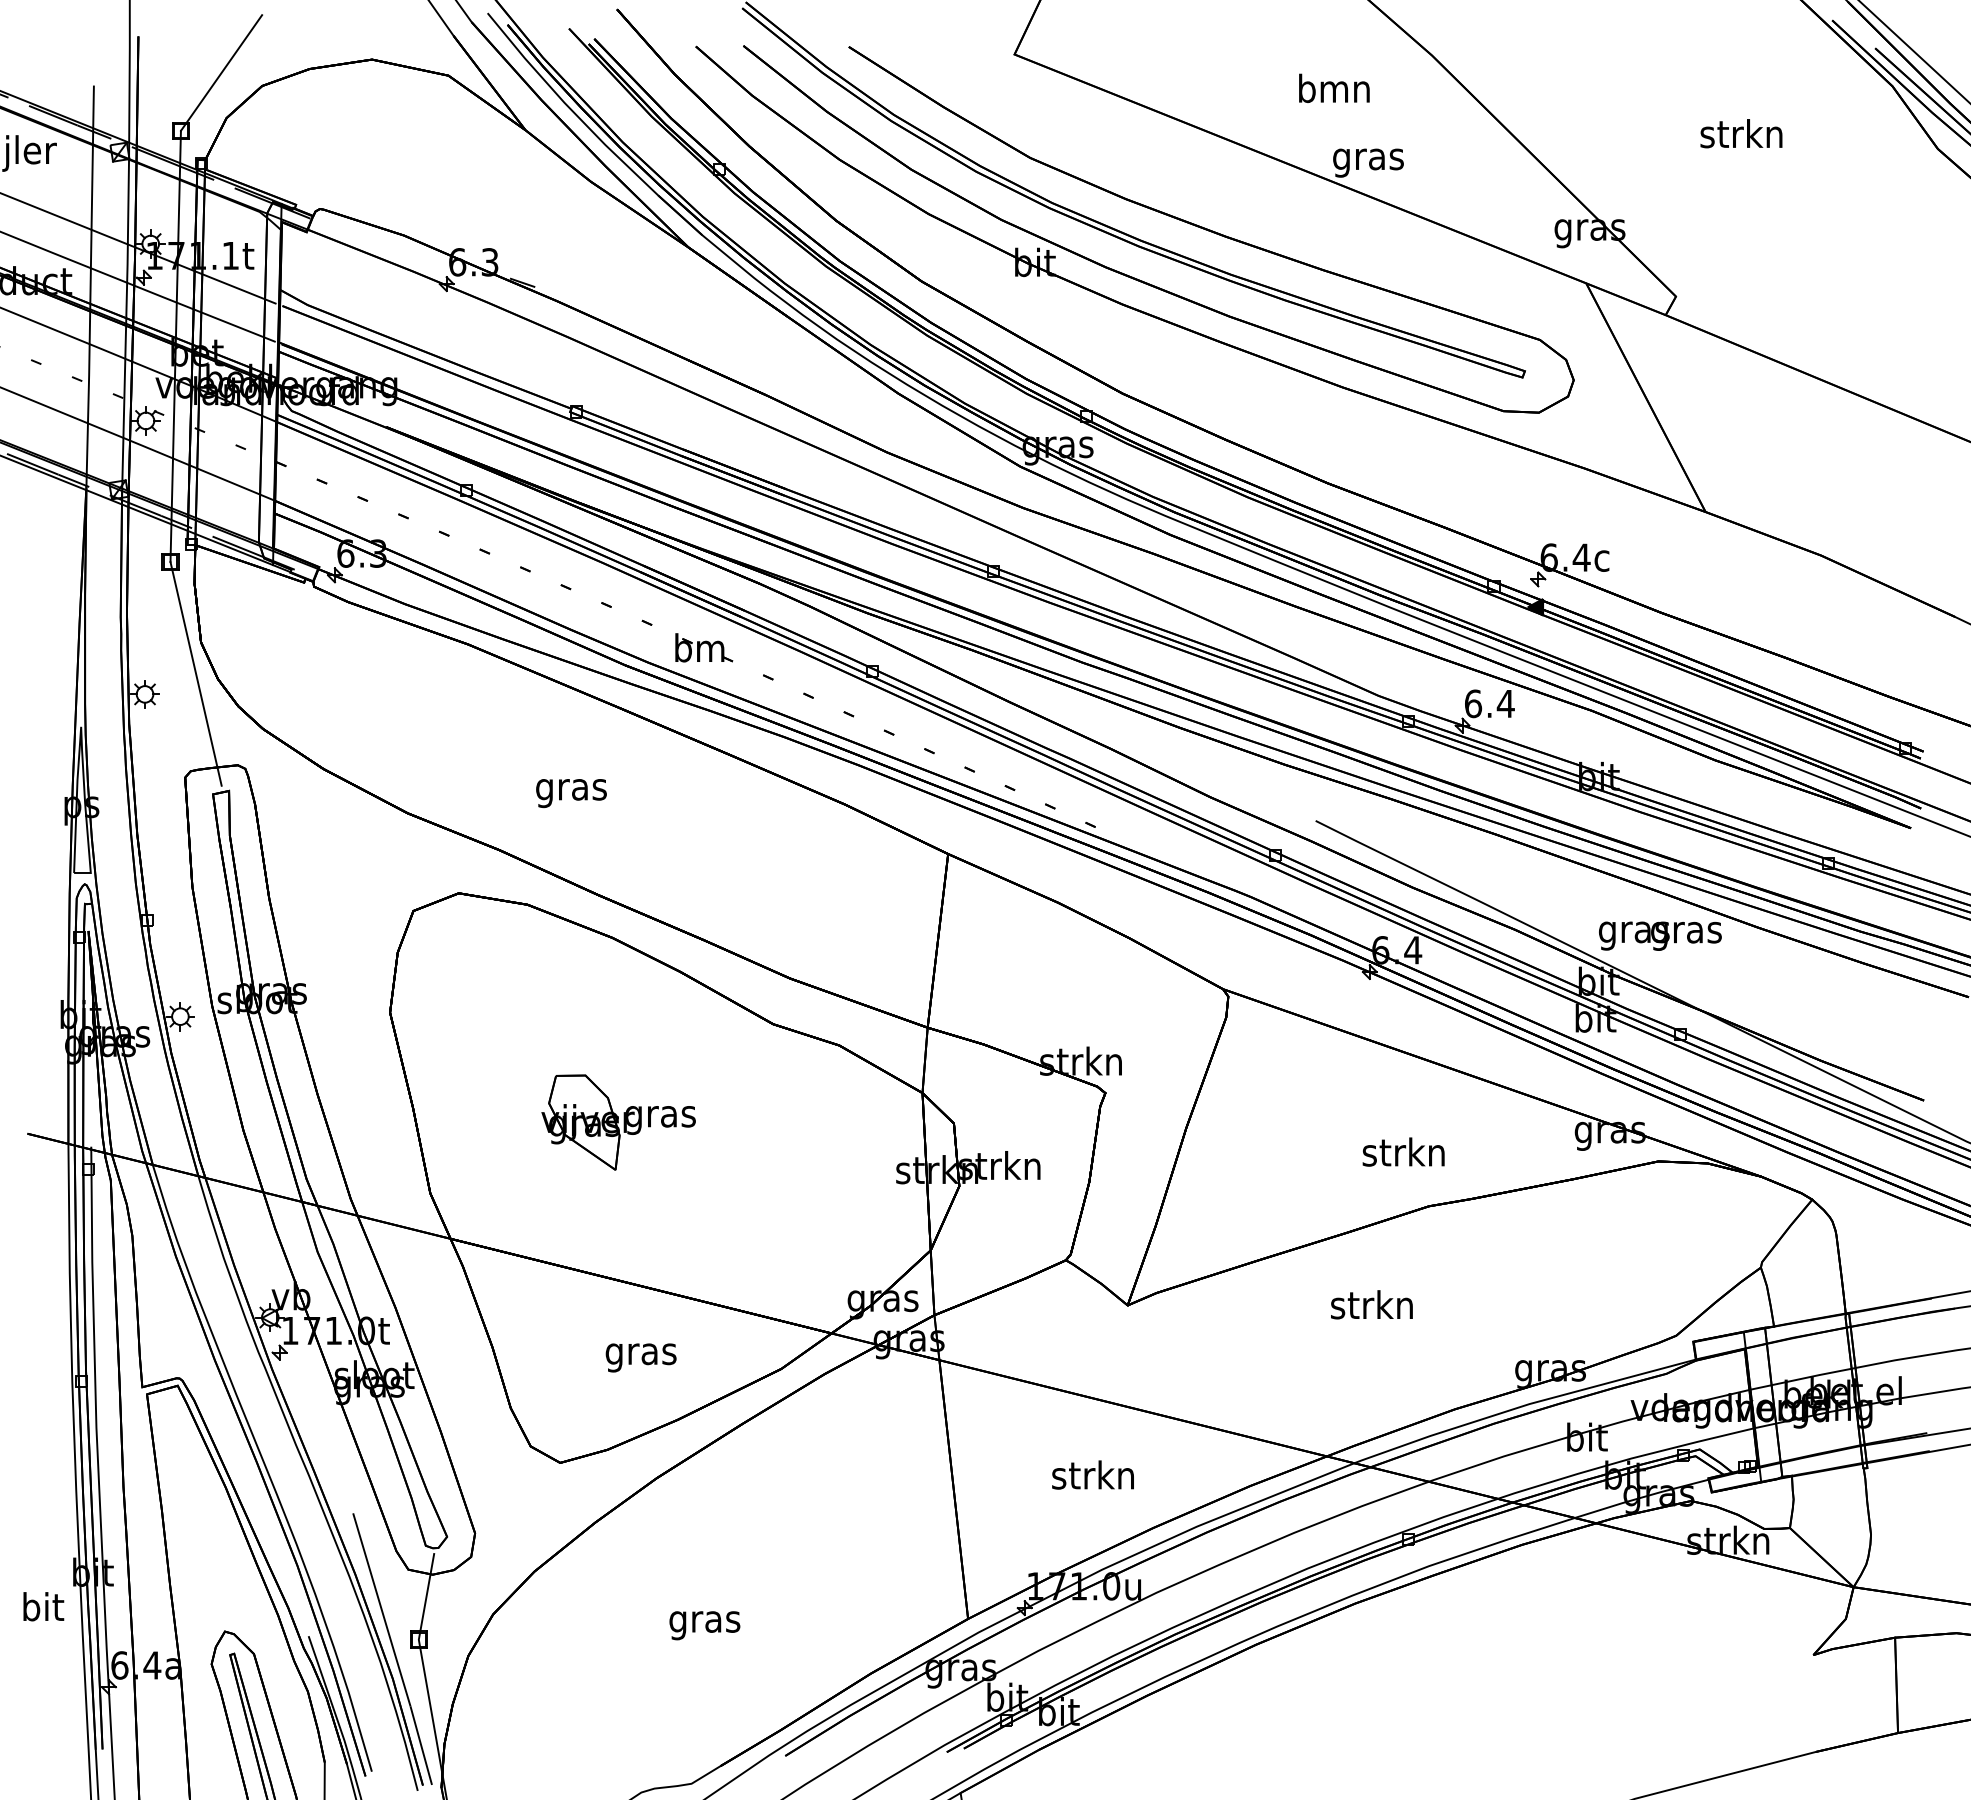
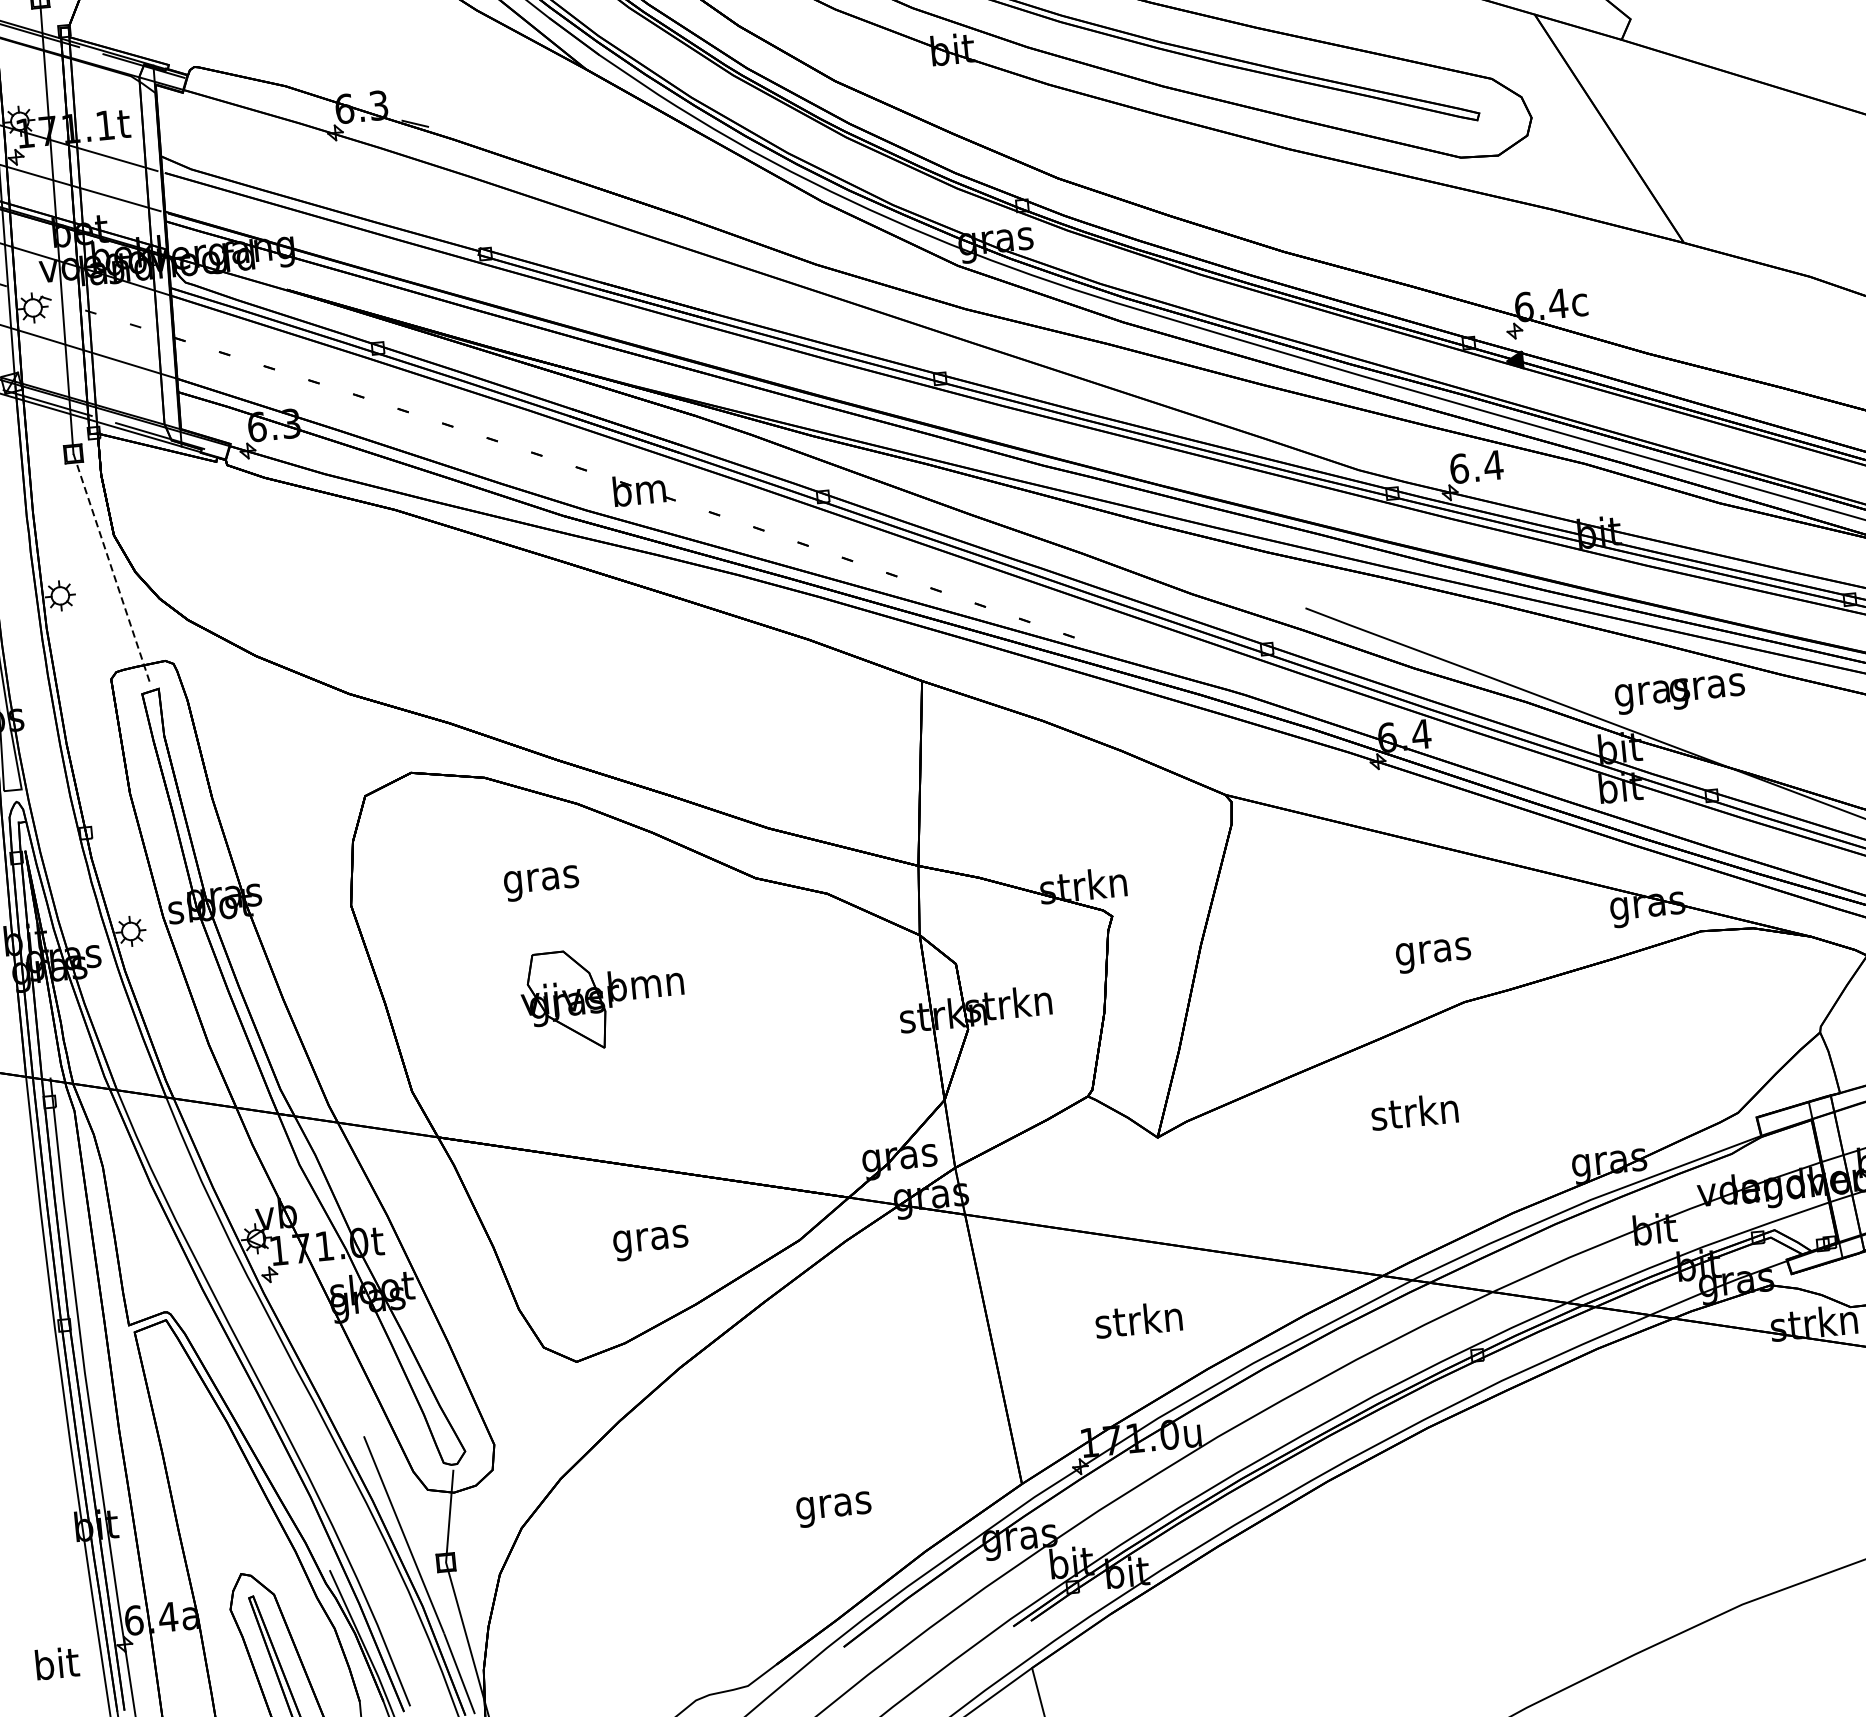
line: (196, 673) -> (112, 568), solid -> dashed
text: (571, 793) -> (541, 883), moved
text: (660, 1116) -> (646, 986), gras -> bmn
text: (1403, 1155) -> (1432, 951), strkn -> gras
text: (43, 1606) -> (57, 1663), moved
text: (704, 1625) -> (833, 1509), moved

